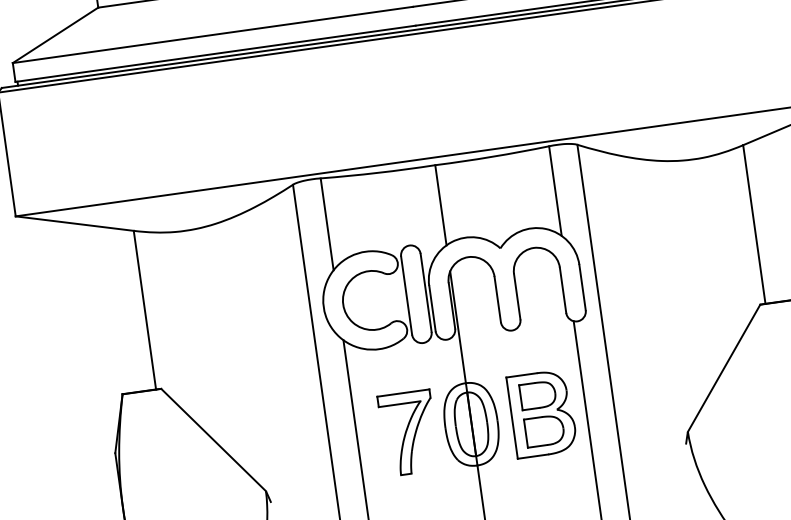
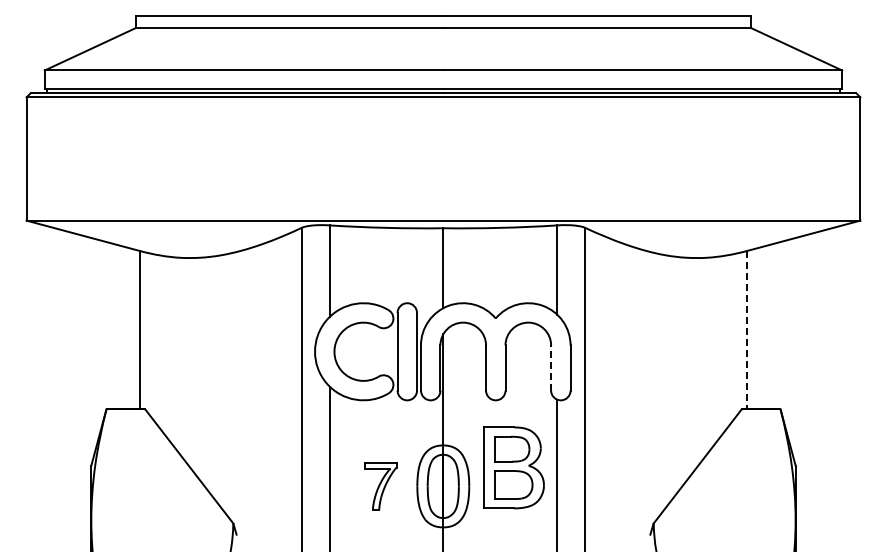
line: (754, 224) -> (747, 330), solid -> dashed
line: (563, 290) -> (551, 368), solid -> dashed
part: (541, 413) -> (513, 467), moved
part: (408, 433) -> (380, 486), size x0.6

